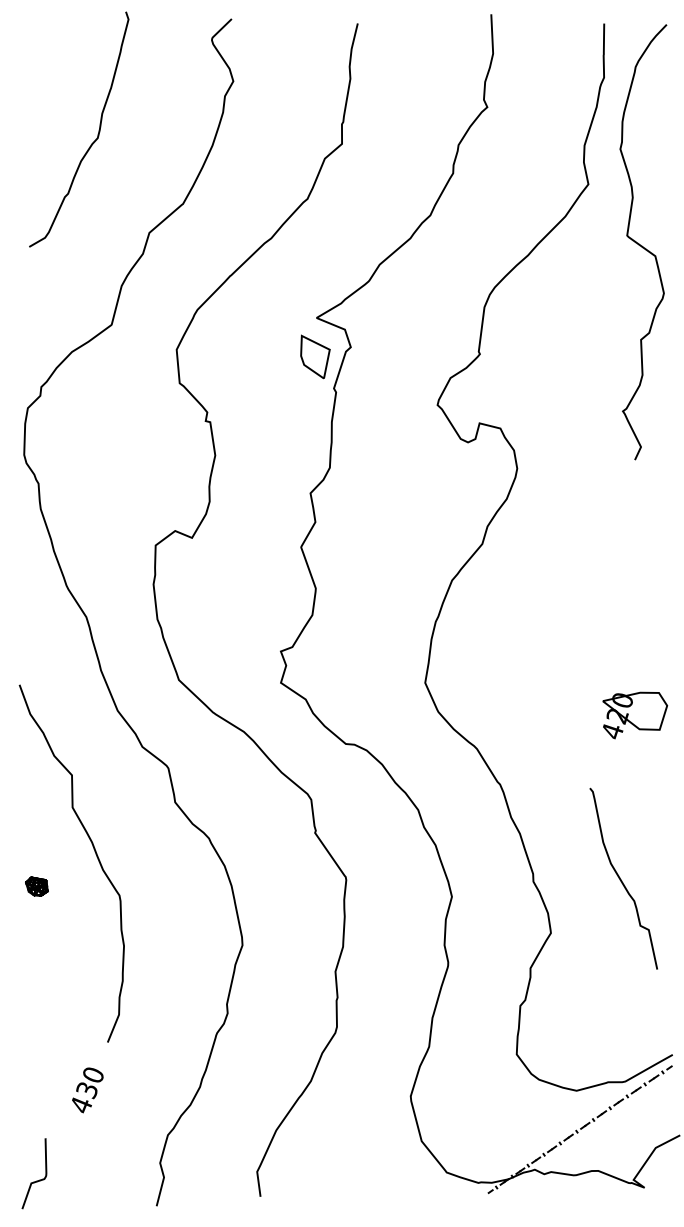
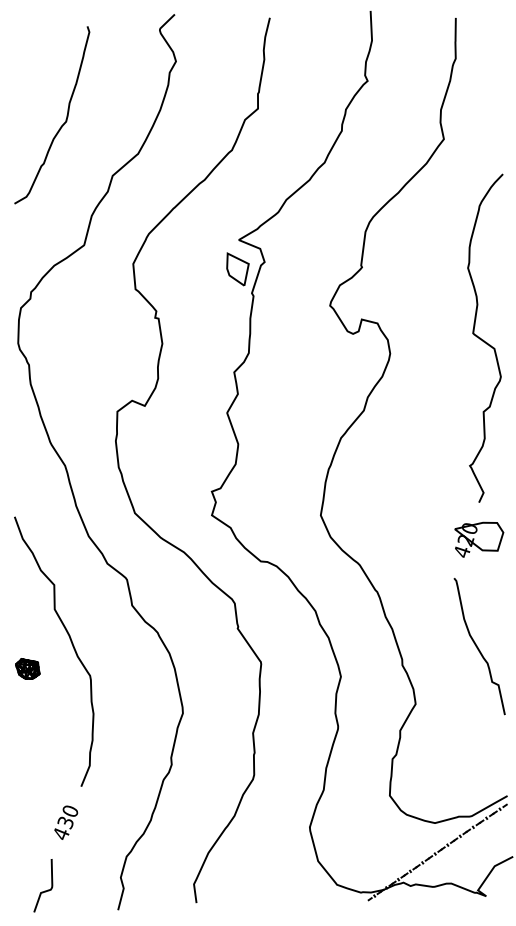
curve: (92, 142) -> (62, 124), moved
curve: (642, 245) -> (484, 340), moved
curve: (621, 879) -> (477, 647), moved
part: (36, 886) -> (27, 668), size x1.43
curve: (36, 1180) -> (44, 890), moved

